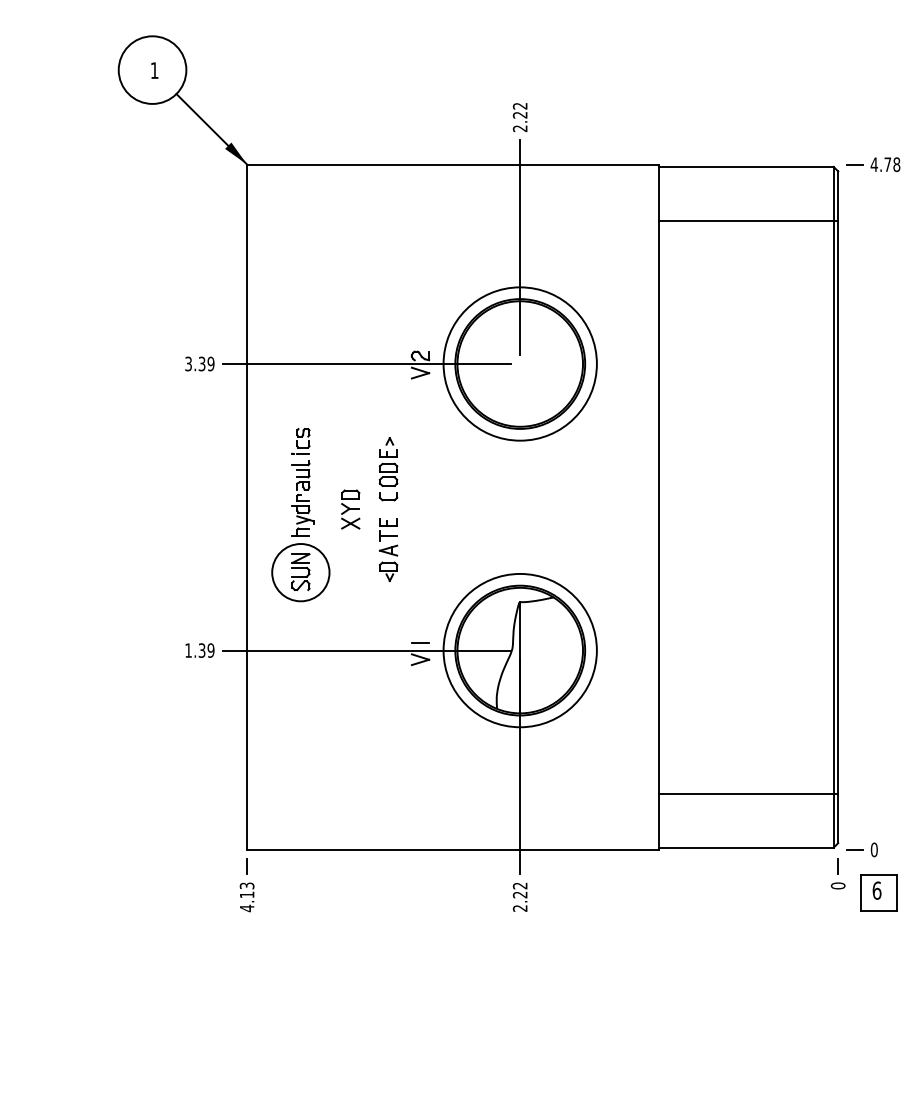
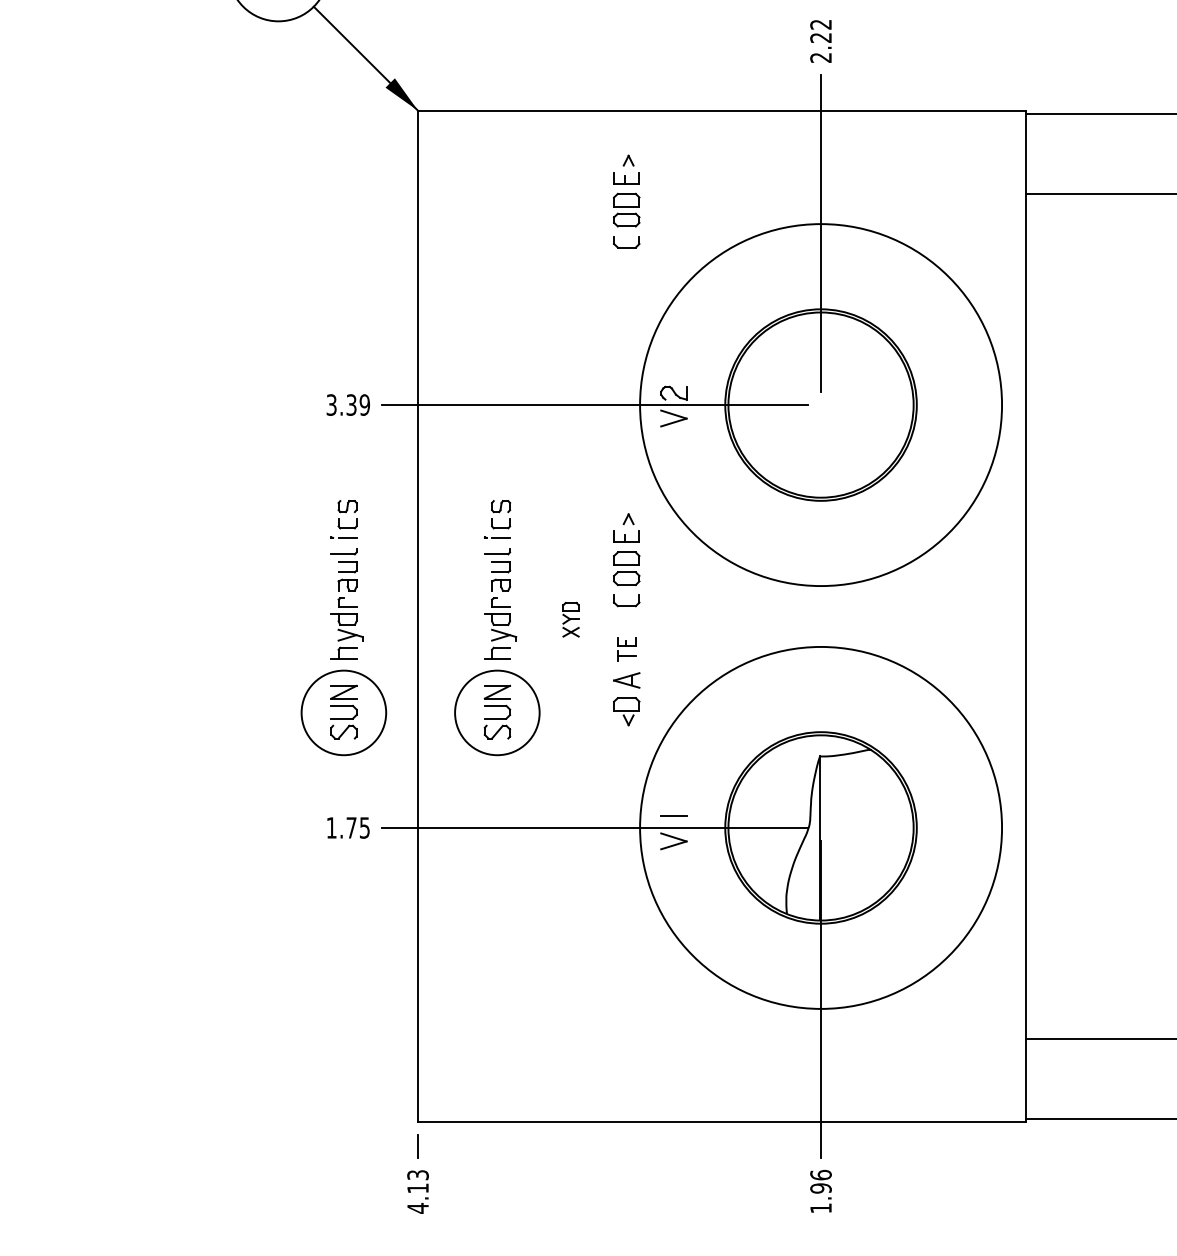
part: (388, 226) -> (626, 202), added
circle: (519, 363) -> (819, 404), size x1.6
part: (350, 509) -> (570, 619), size x0.6
part: (196, 515) -> (343, 628), added
part: (388, 529) -> (626, 649), size x0.7
text: (206, 650) -> (358, 827), 1.39 -> 1.75
circle: (519, 650) -> (819, 827), size x1.6
text: (519, 896) -> (819, 1190), 2.22 -> 1.96

